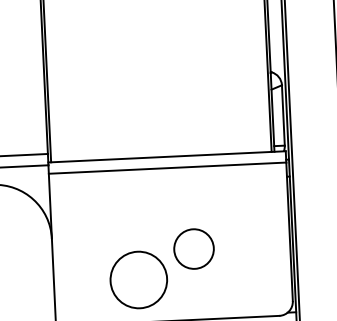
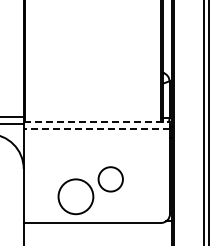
line: (168, 156) -> (97, 121), solid -> dashed
line: (166, 167) -> (96, 128), solid -> dashed

